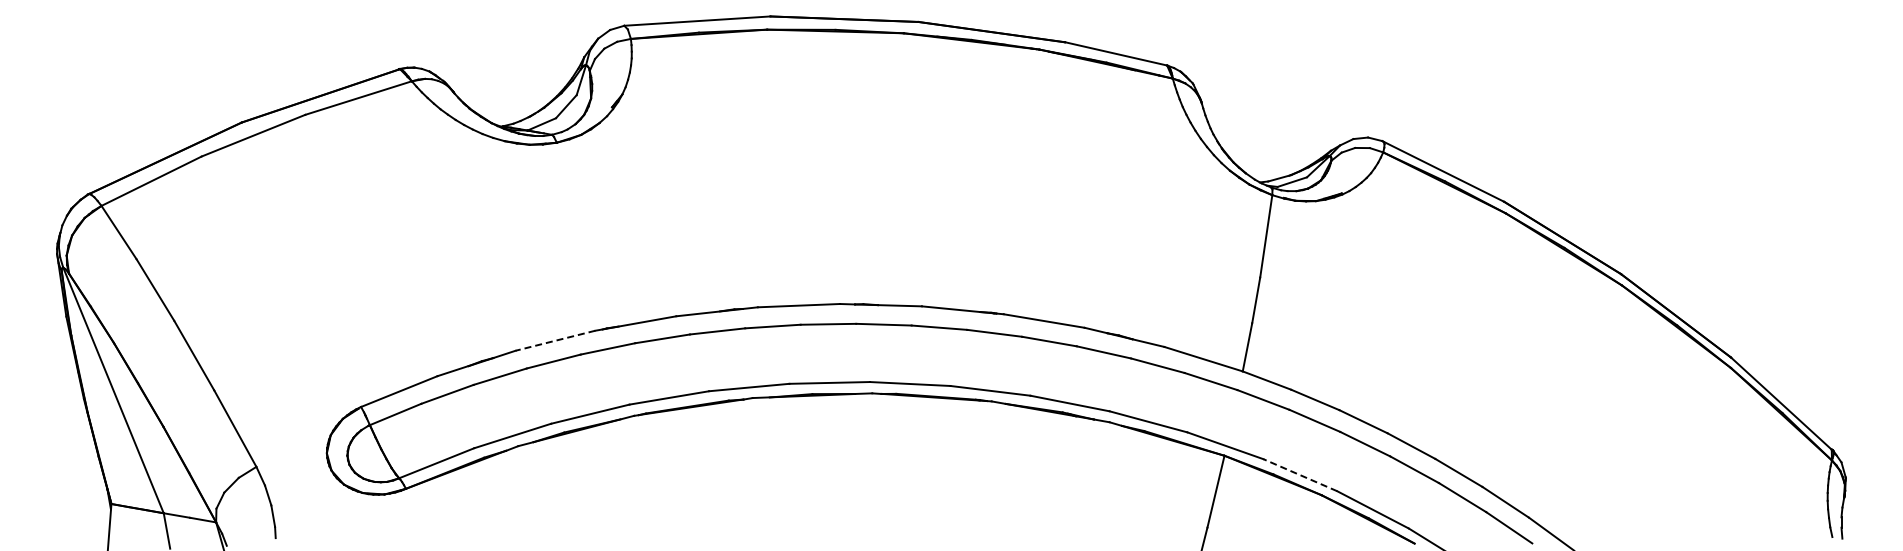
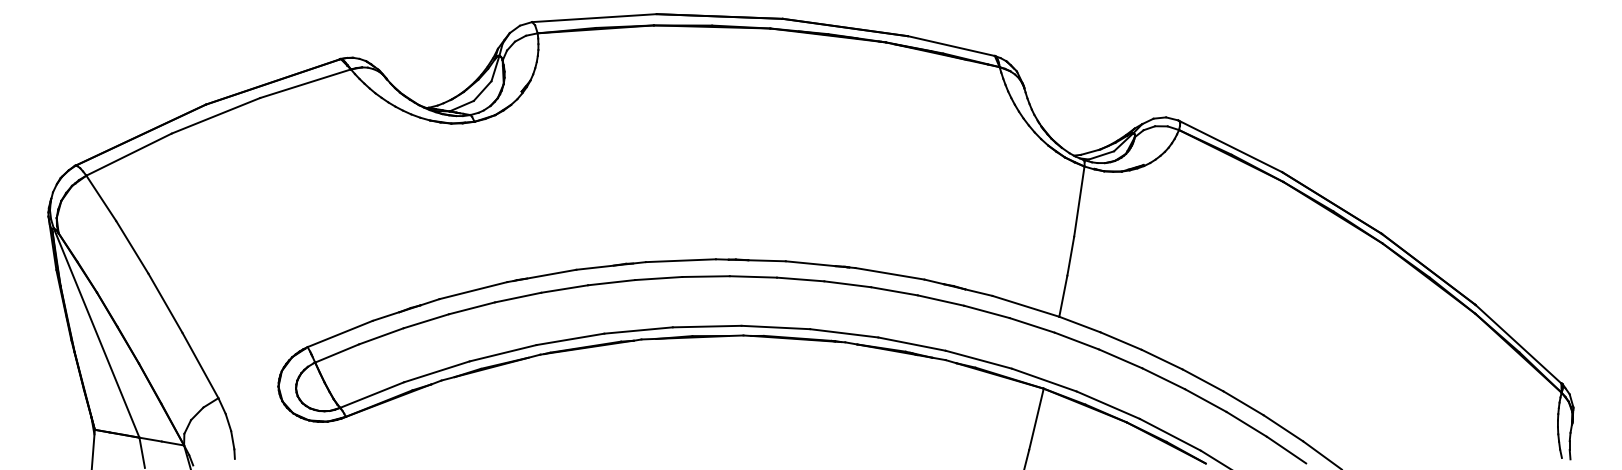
line: (555, 340) -> (473, 290), dashed -> solid
line: (1299, 474) -> (1107, 404), dashed -> solid

